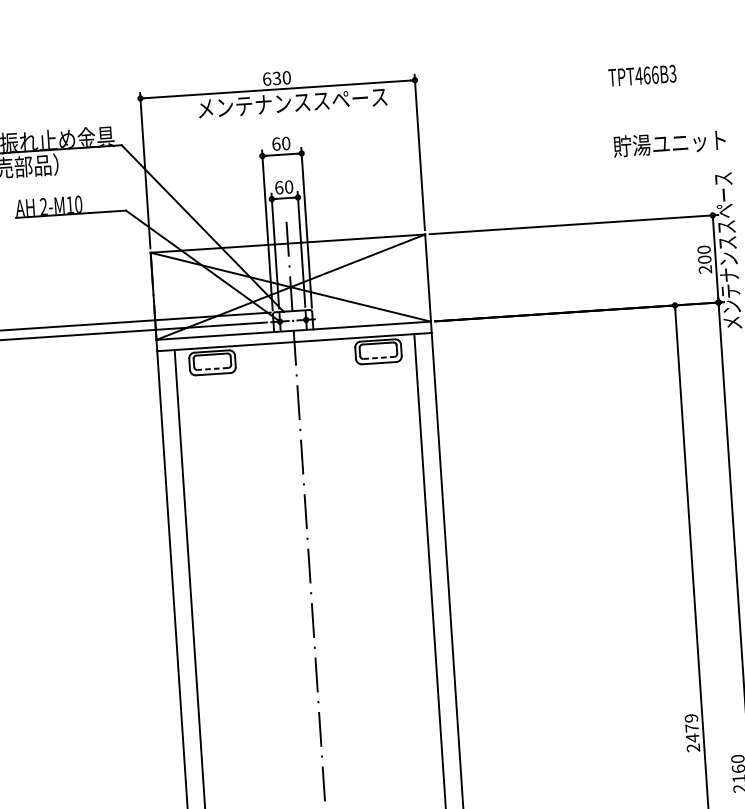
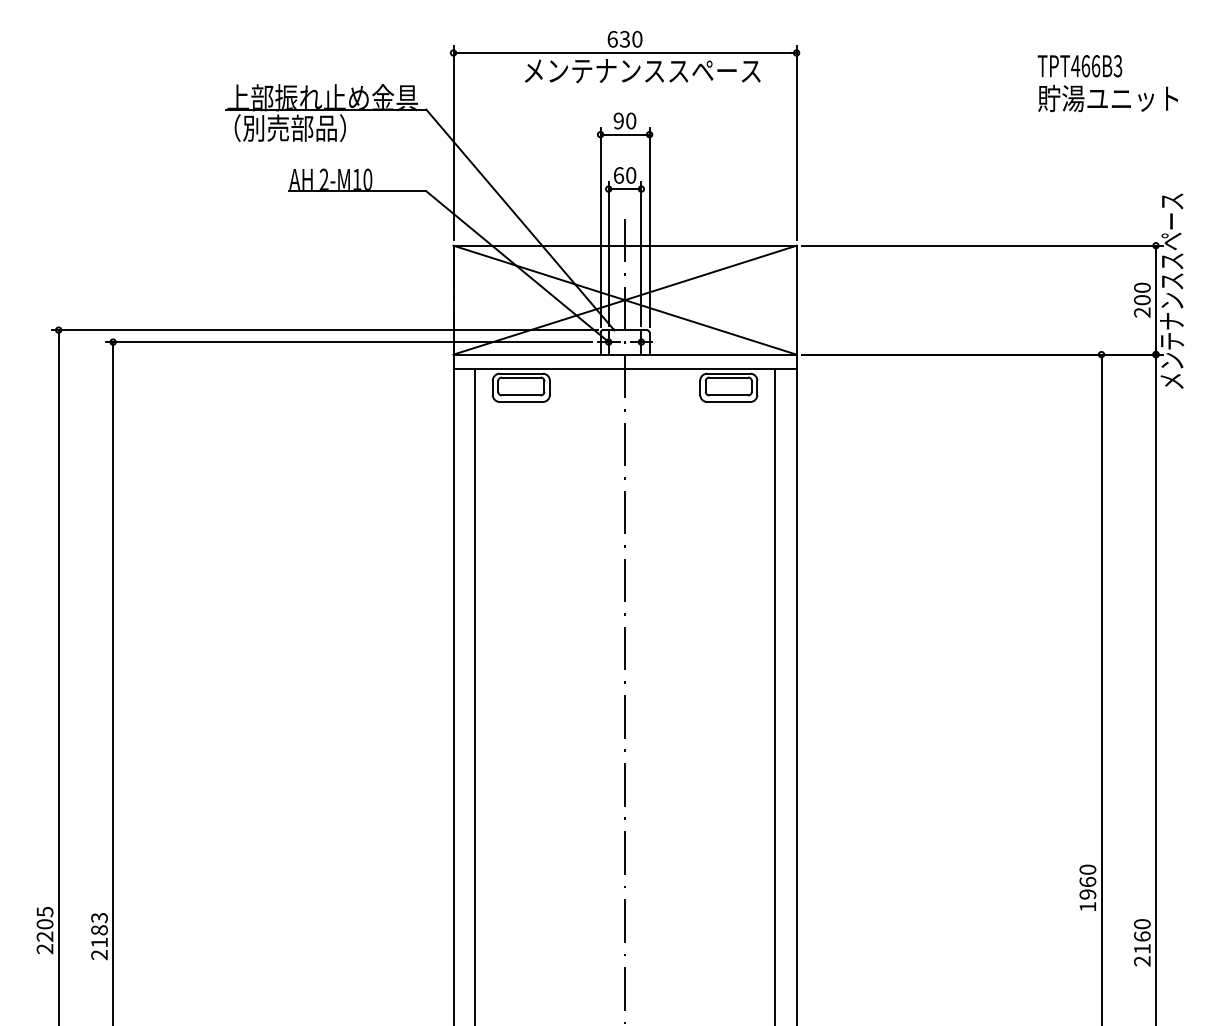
text: (669, 142) -> (1108, 97), moved
text: (276, 143) -> (618, 120), 60 -> 90
line: (379, 357) -> (729, 395), dashed -> solid
line: (212, 369) -> (520, 395), dashed -> solid
text: (692, 732) -> (1087, 887), 2479 -> 1960

